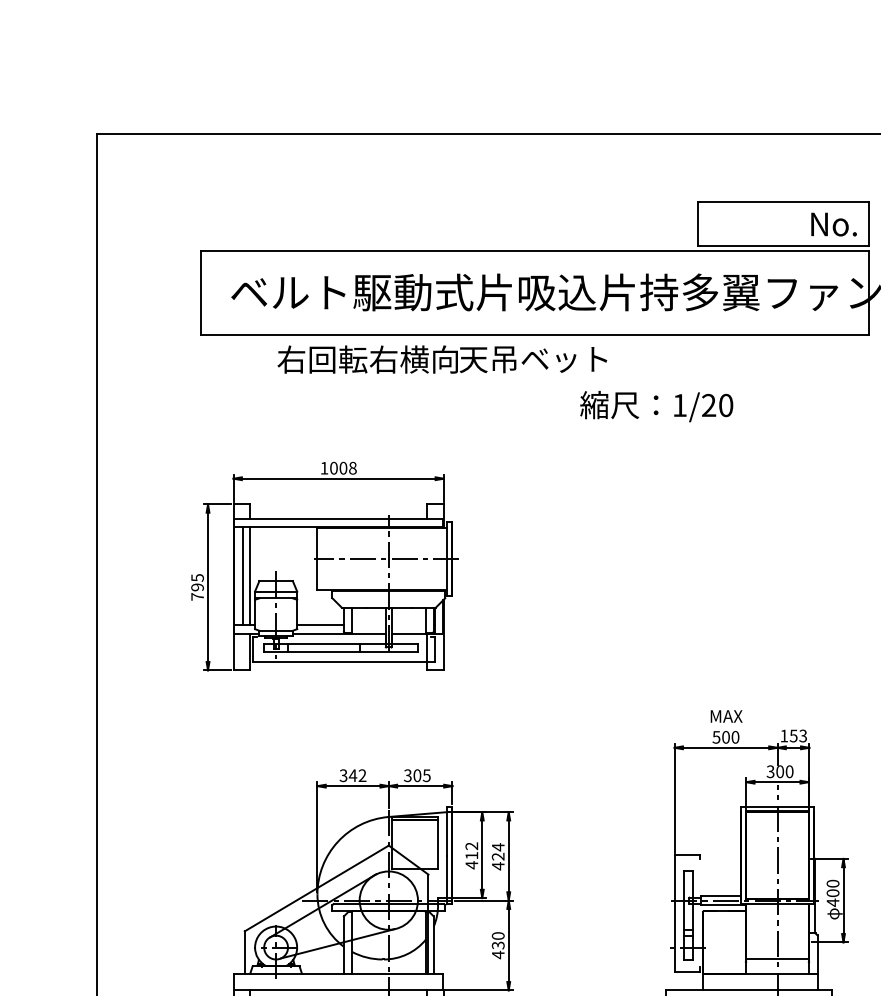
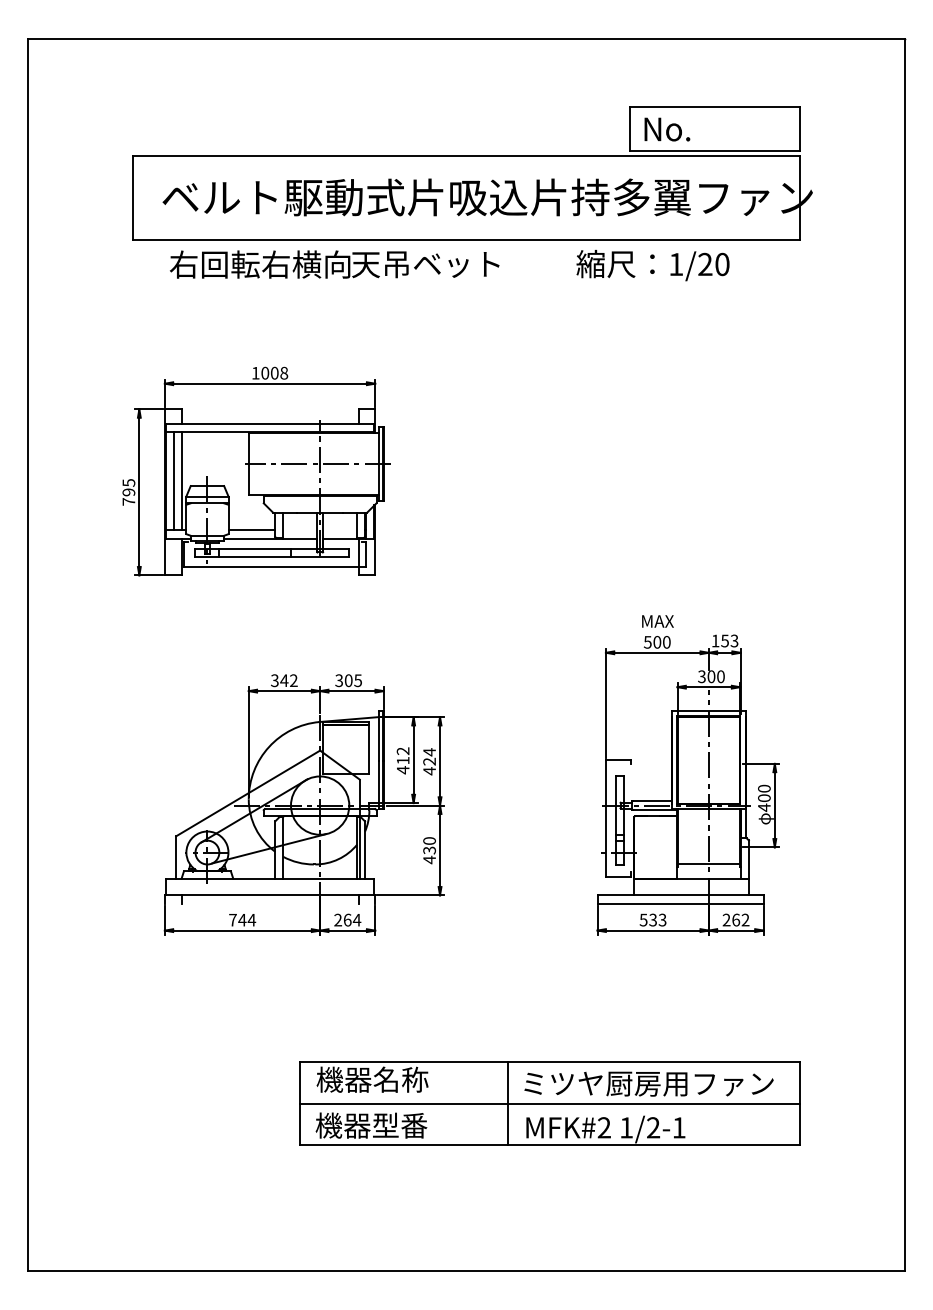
text: (834, 224) -> (667, 129), moved
text: (442, 359) -> (334, 264), moved
text: (656, 406) -> (652, 265), moved

